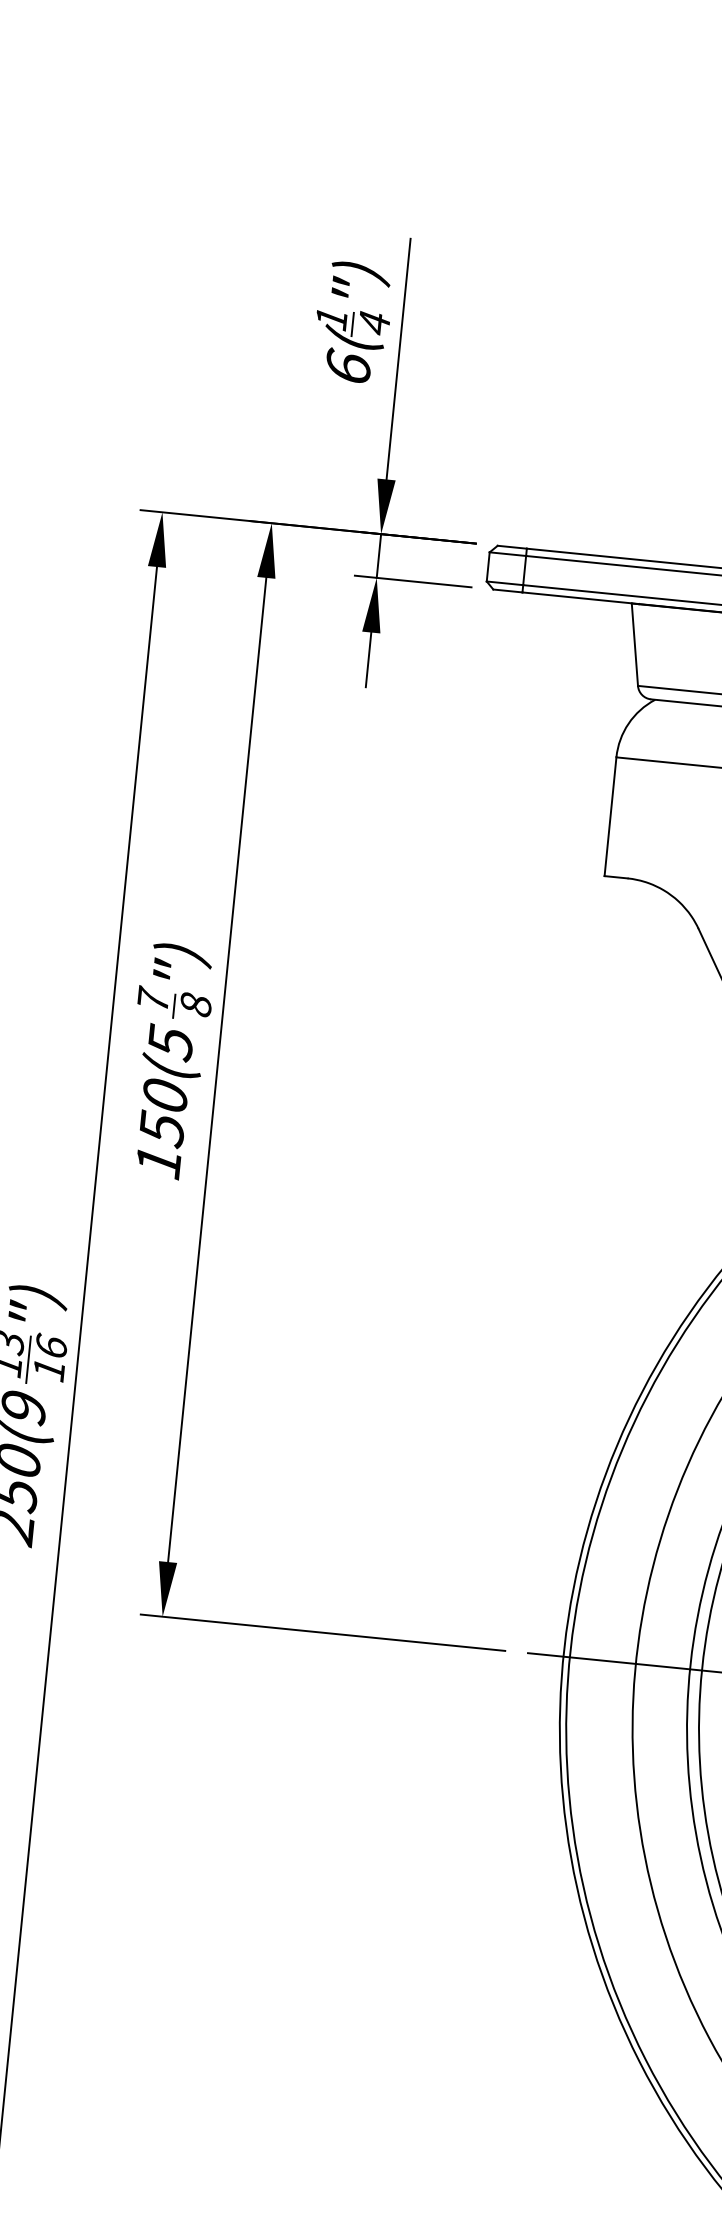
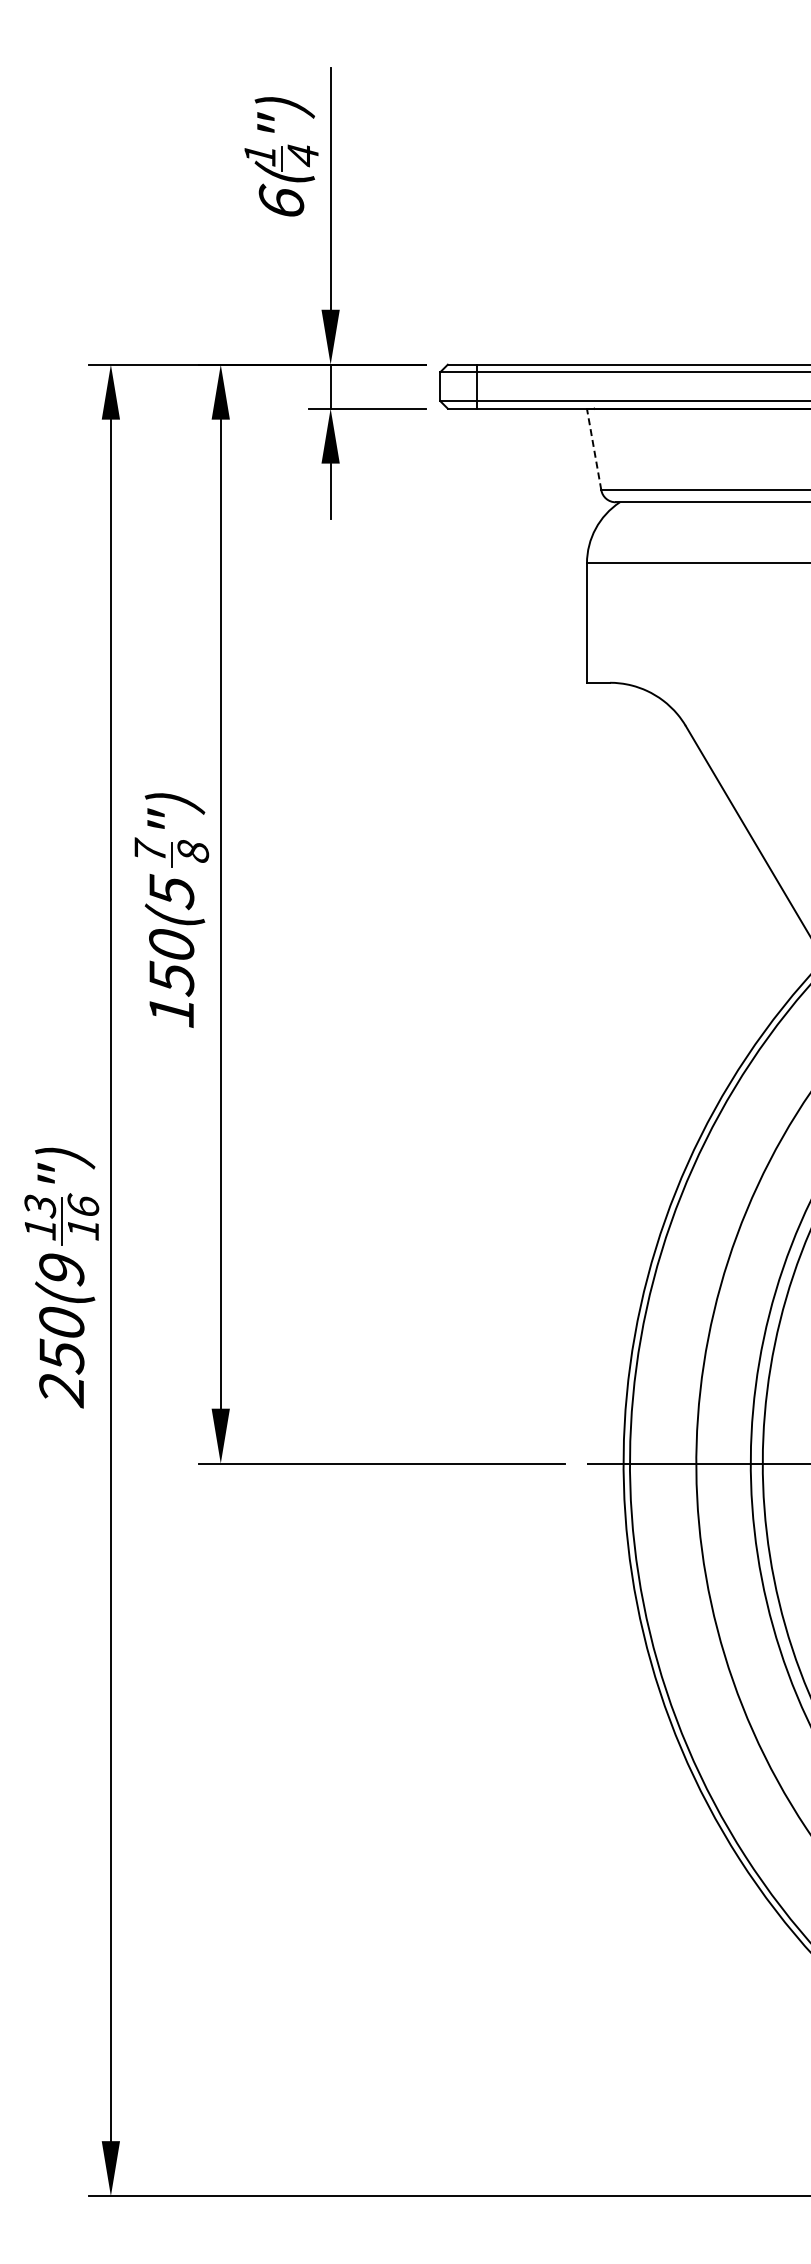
line: (635, 644) -> (594, 449), solid -> dashed

